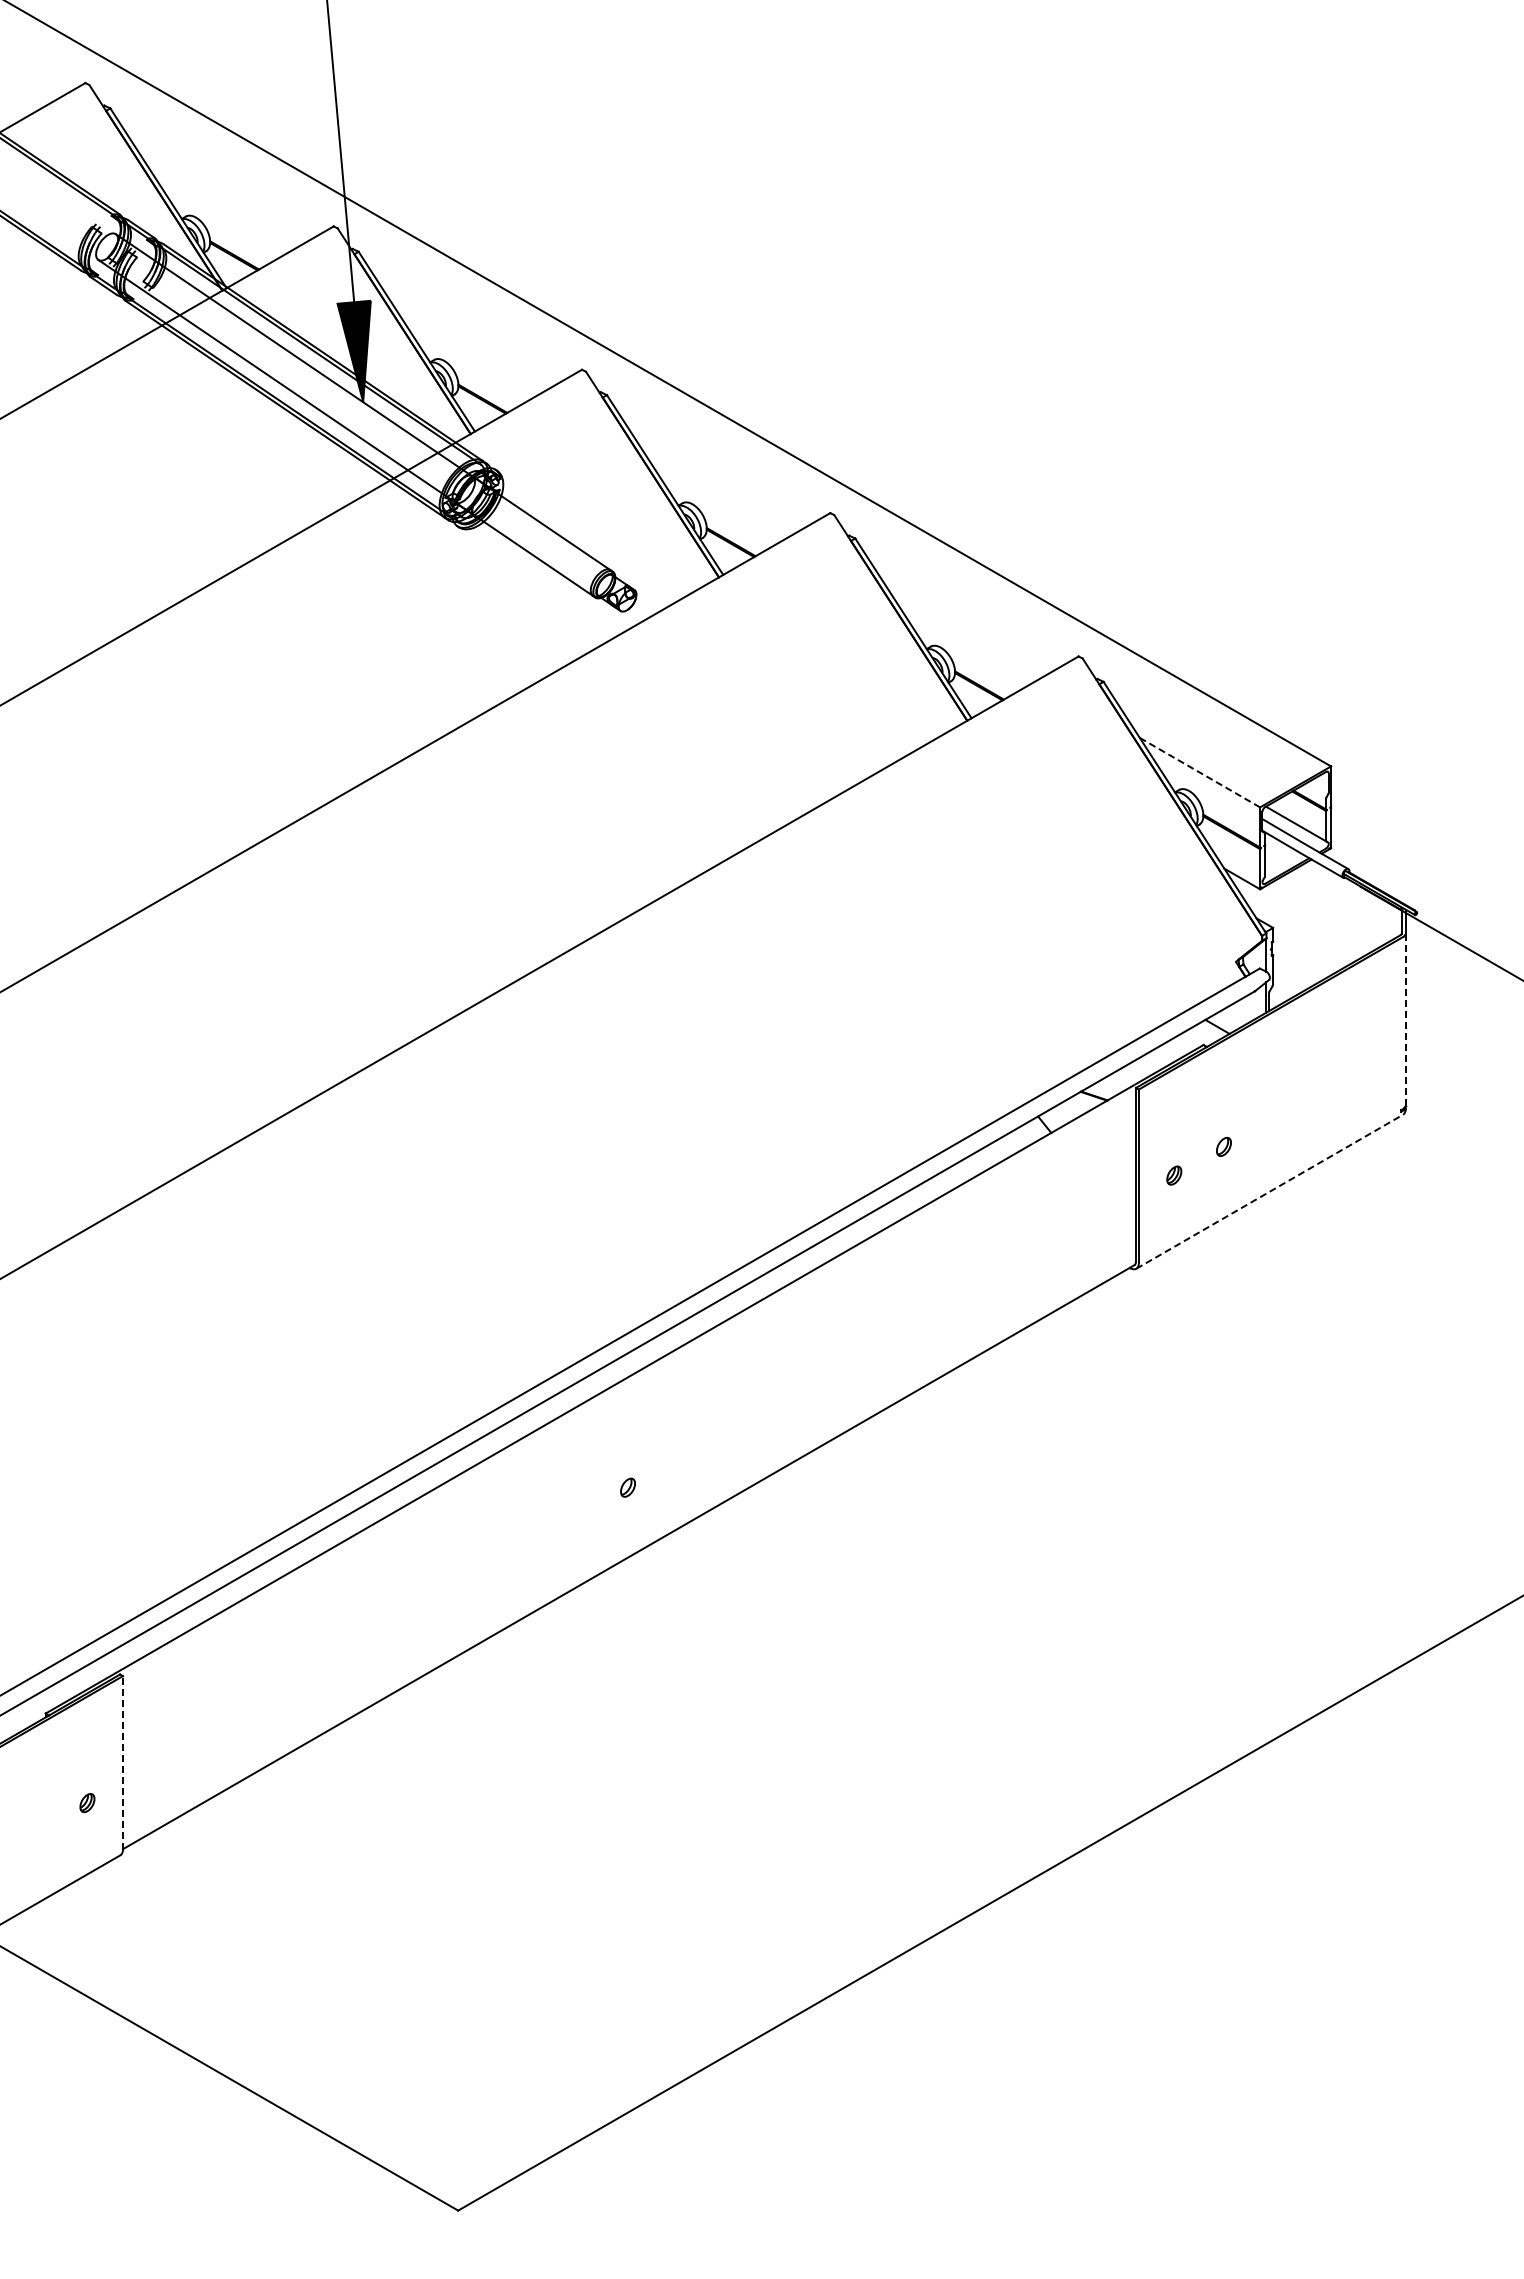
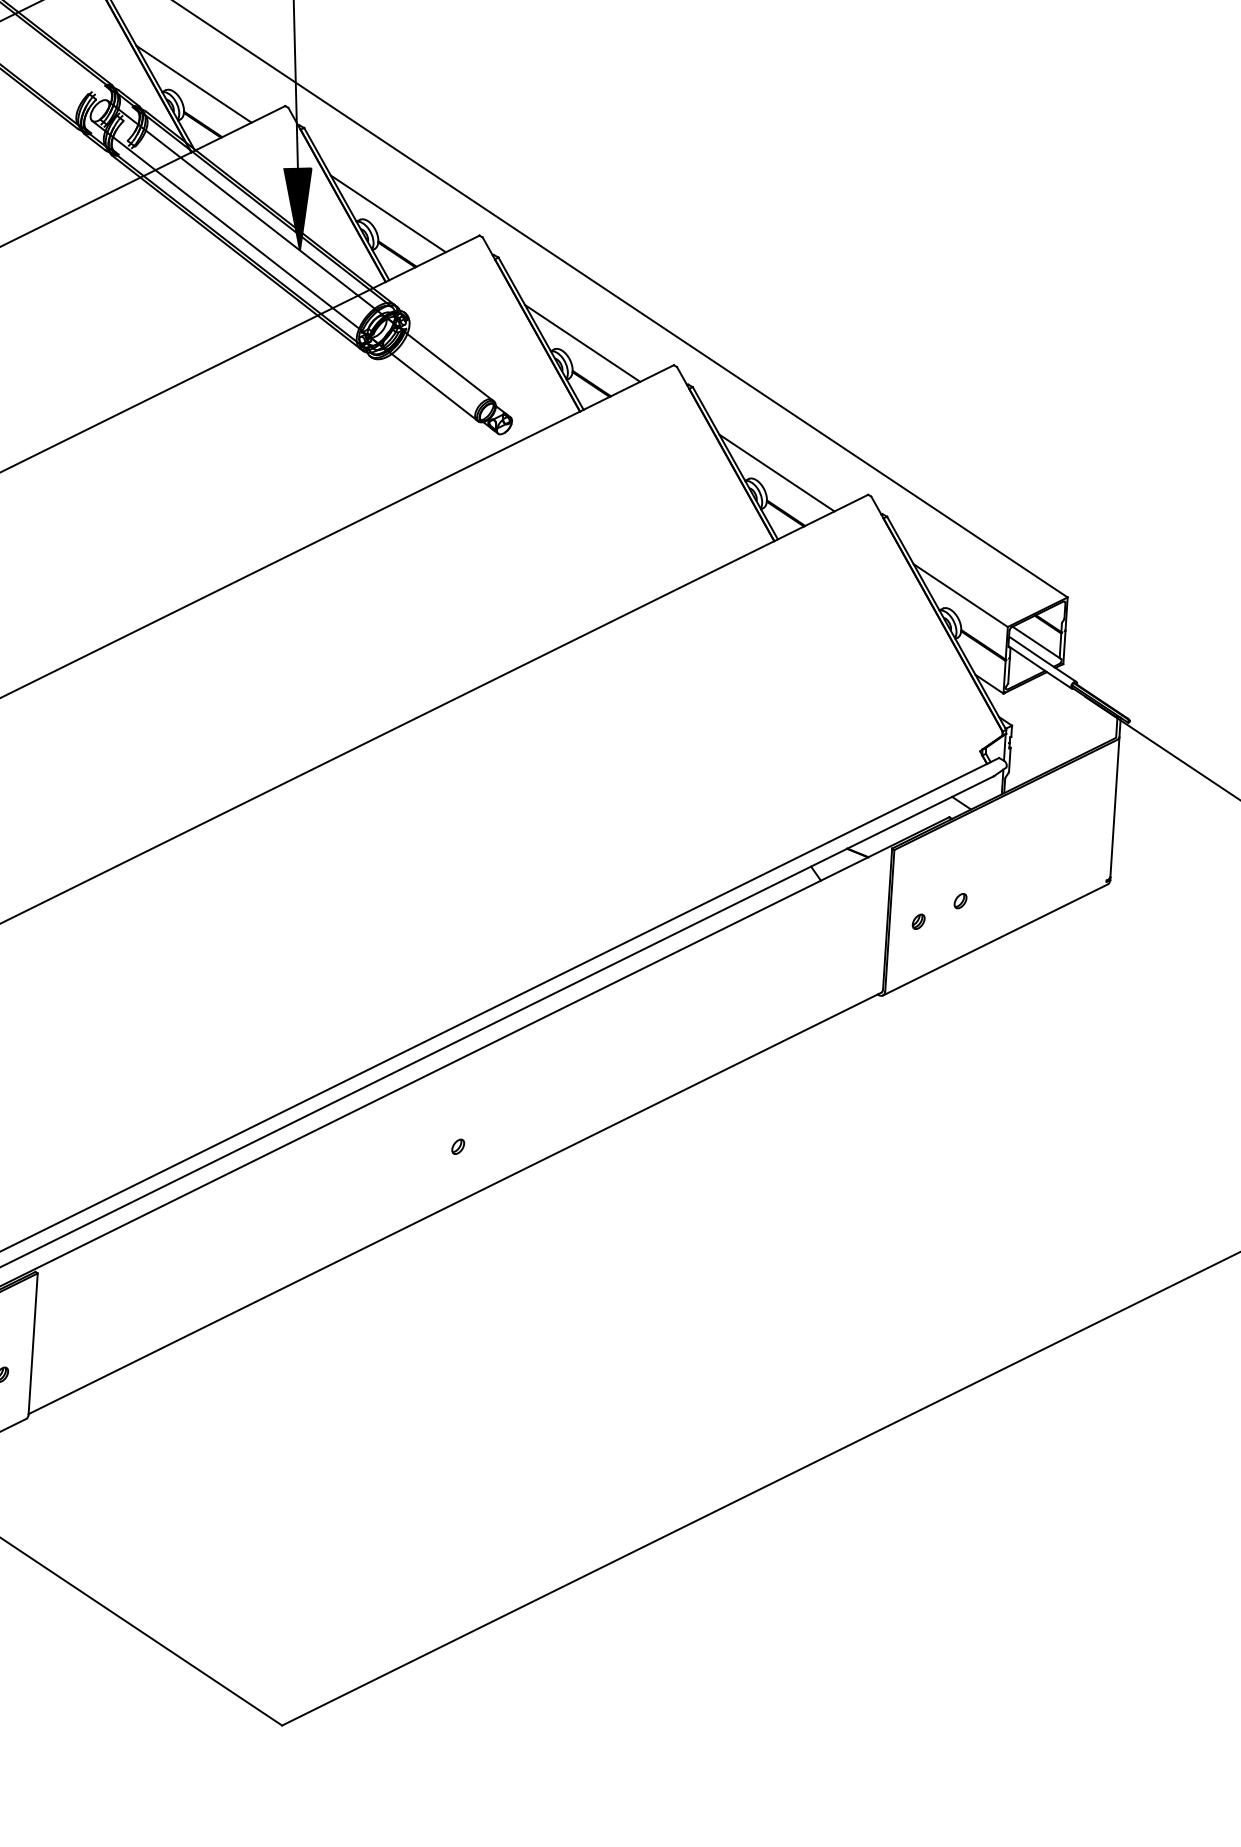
line: (219, 206) -> (193, 83), added
line: (468, 349) -> (388, 213), added
line: (716, 493) -> (582, 343), added
line: (964, 636) -> (776, 472), added
line: (1200, 772) -> (961, 595), dashed -> solid
line: (1405, 1019) -> (1114, 807), dashed -> solid
line: (1270, 1191) -> (996, 939), dashed -> solid
line: (122, 1762) -> (32, 1343), dashed -> solid

